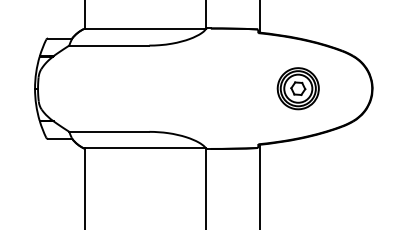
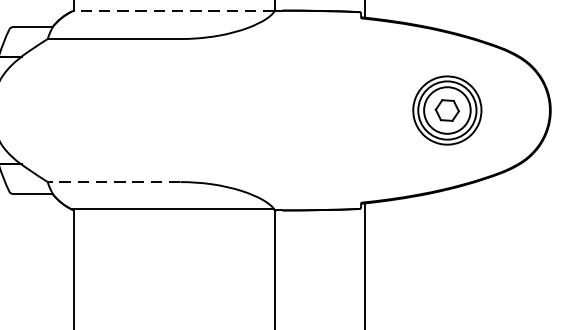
line: (145, 28) -> (174, 10), solid -> dashed
part: (297, 88) -> (446, 110), moved
line: (109, 131) -> (114, 181), solid -> dashed

